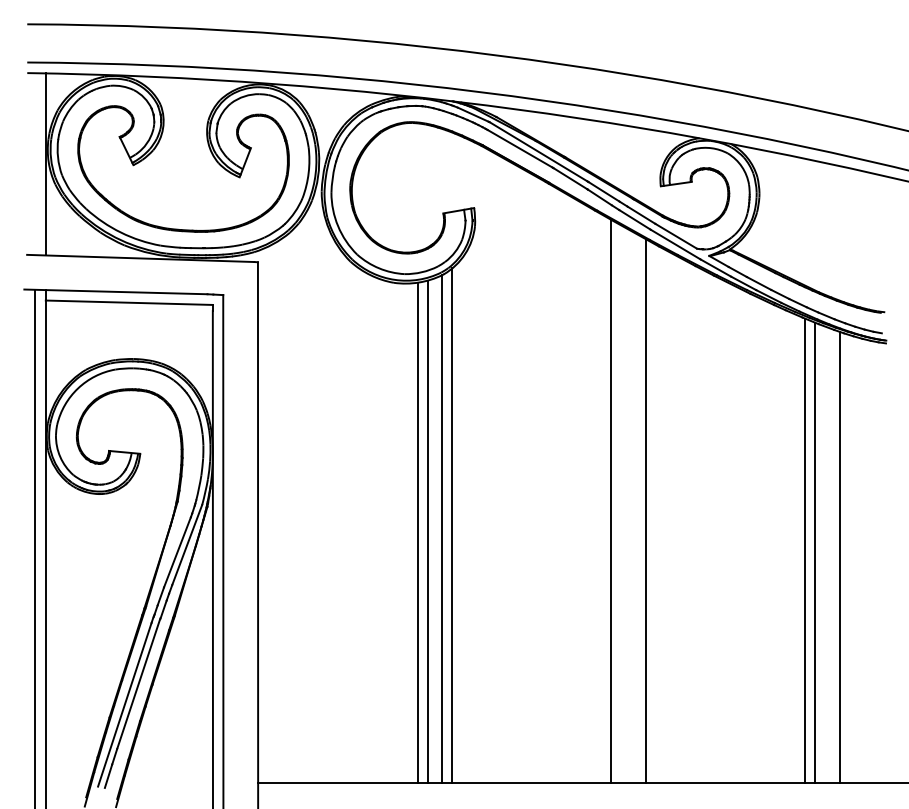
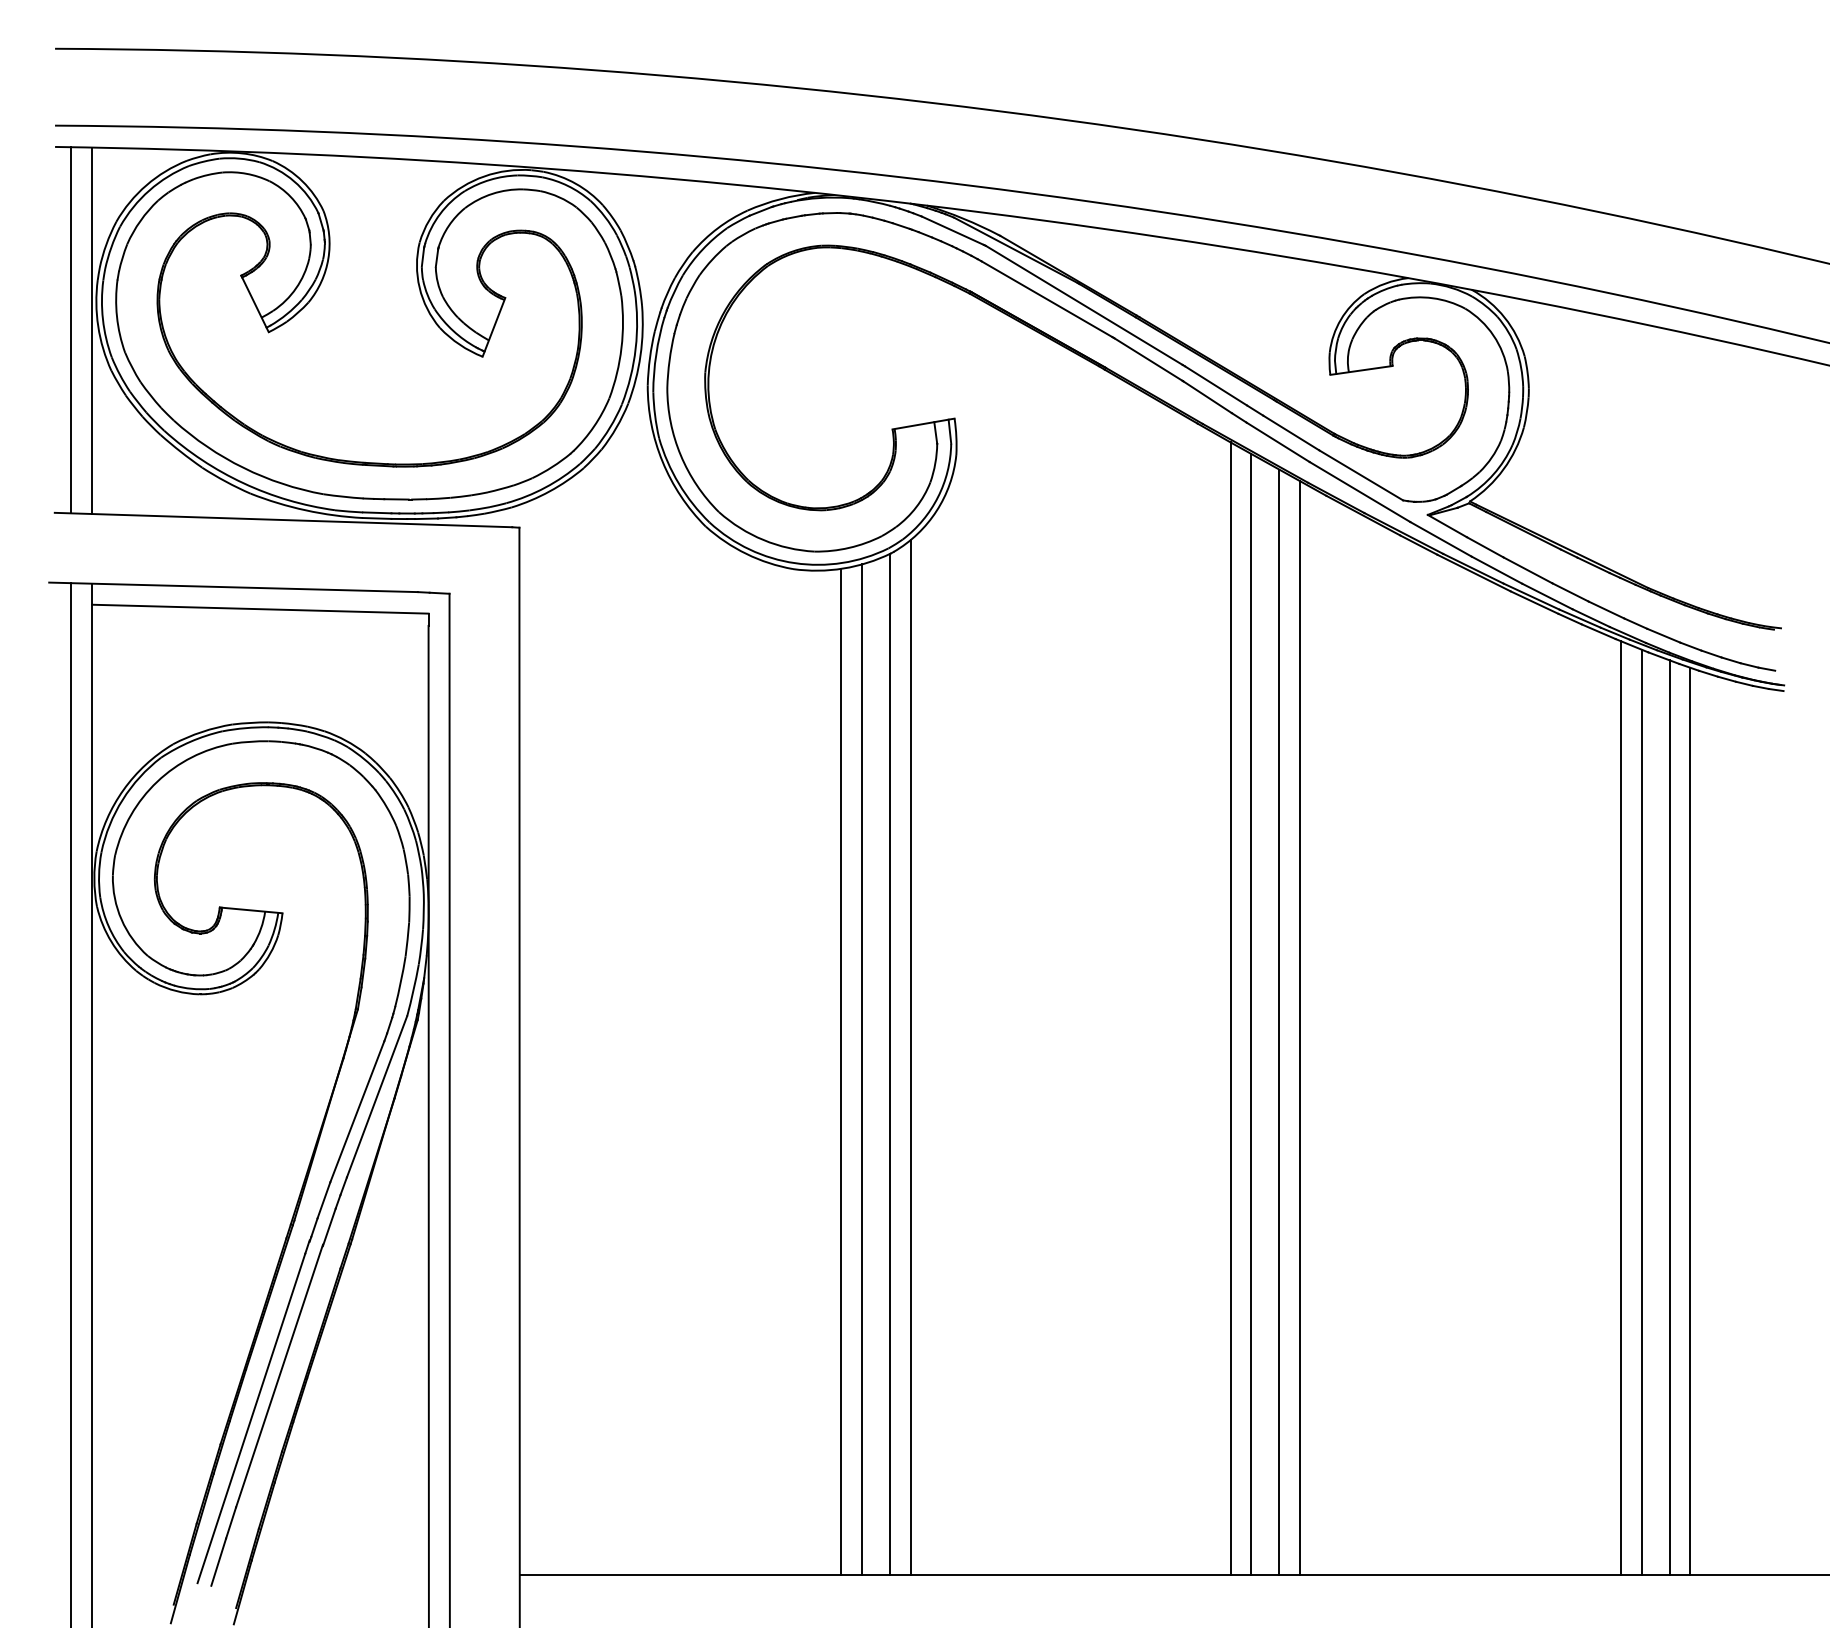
line: (35, 164) -> (71, 330), added
line: (621, 503) -> (1251, 1013), added
line: (635, 507) -> (1279, 1021), added
line: (829, 555) -> (1669, 1117), added

